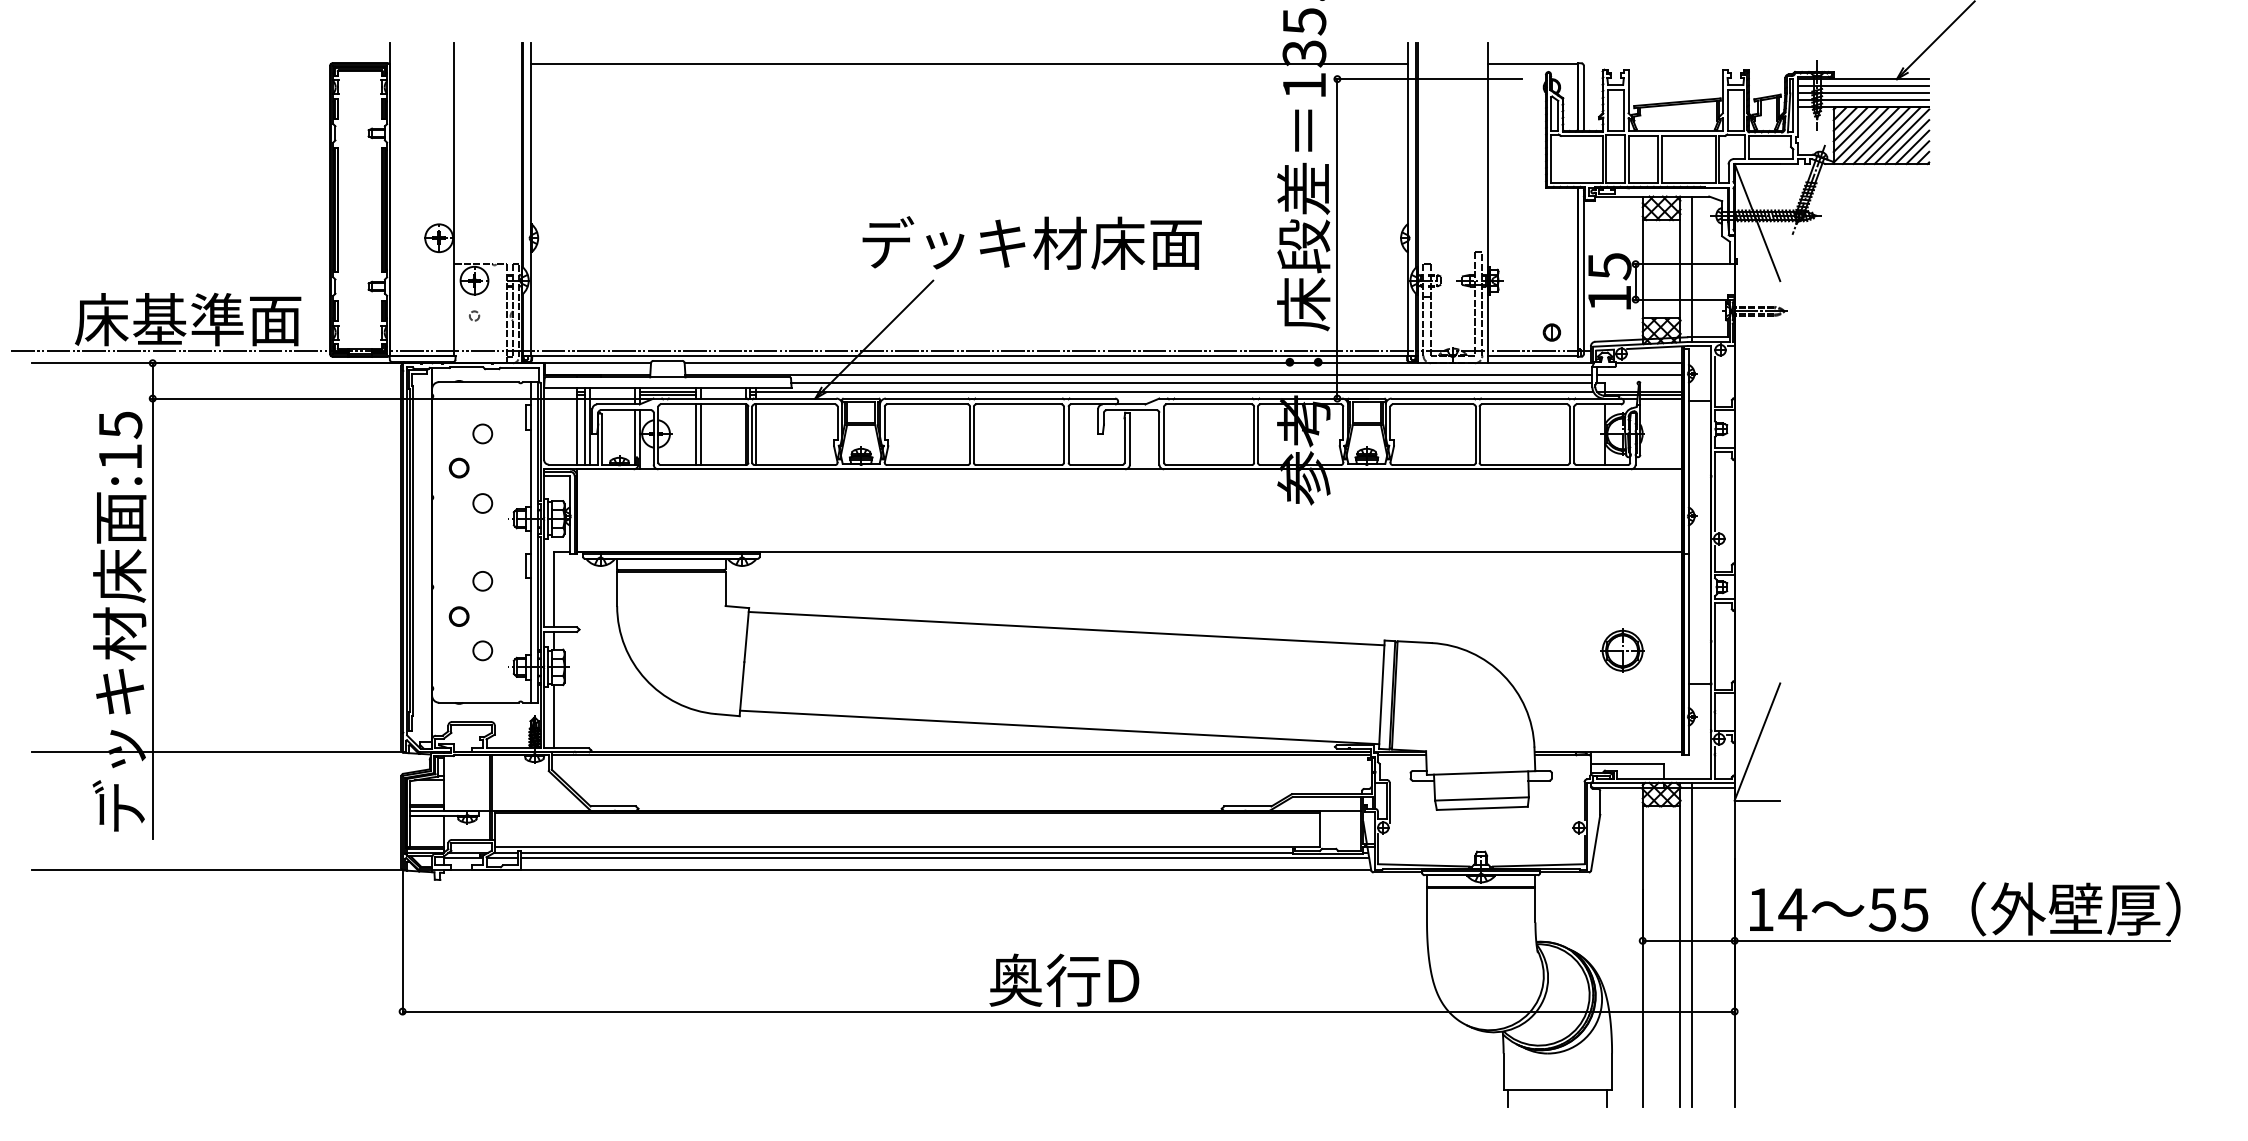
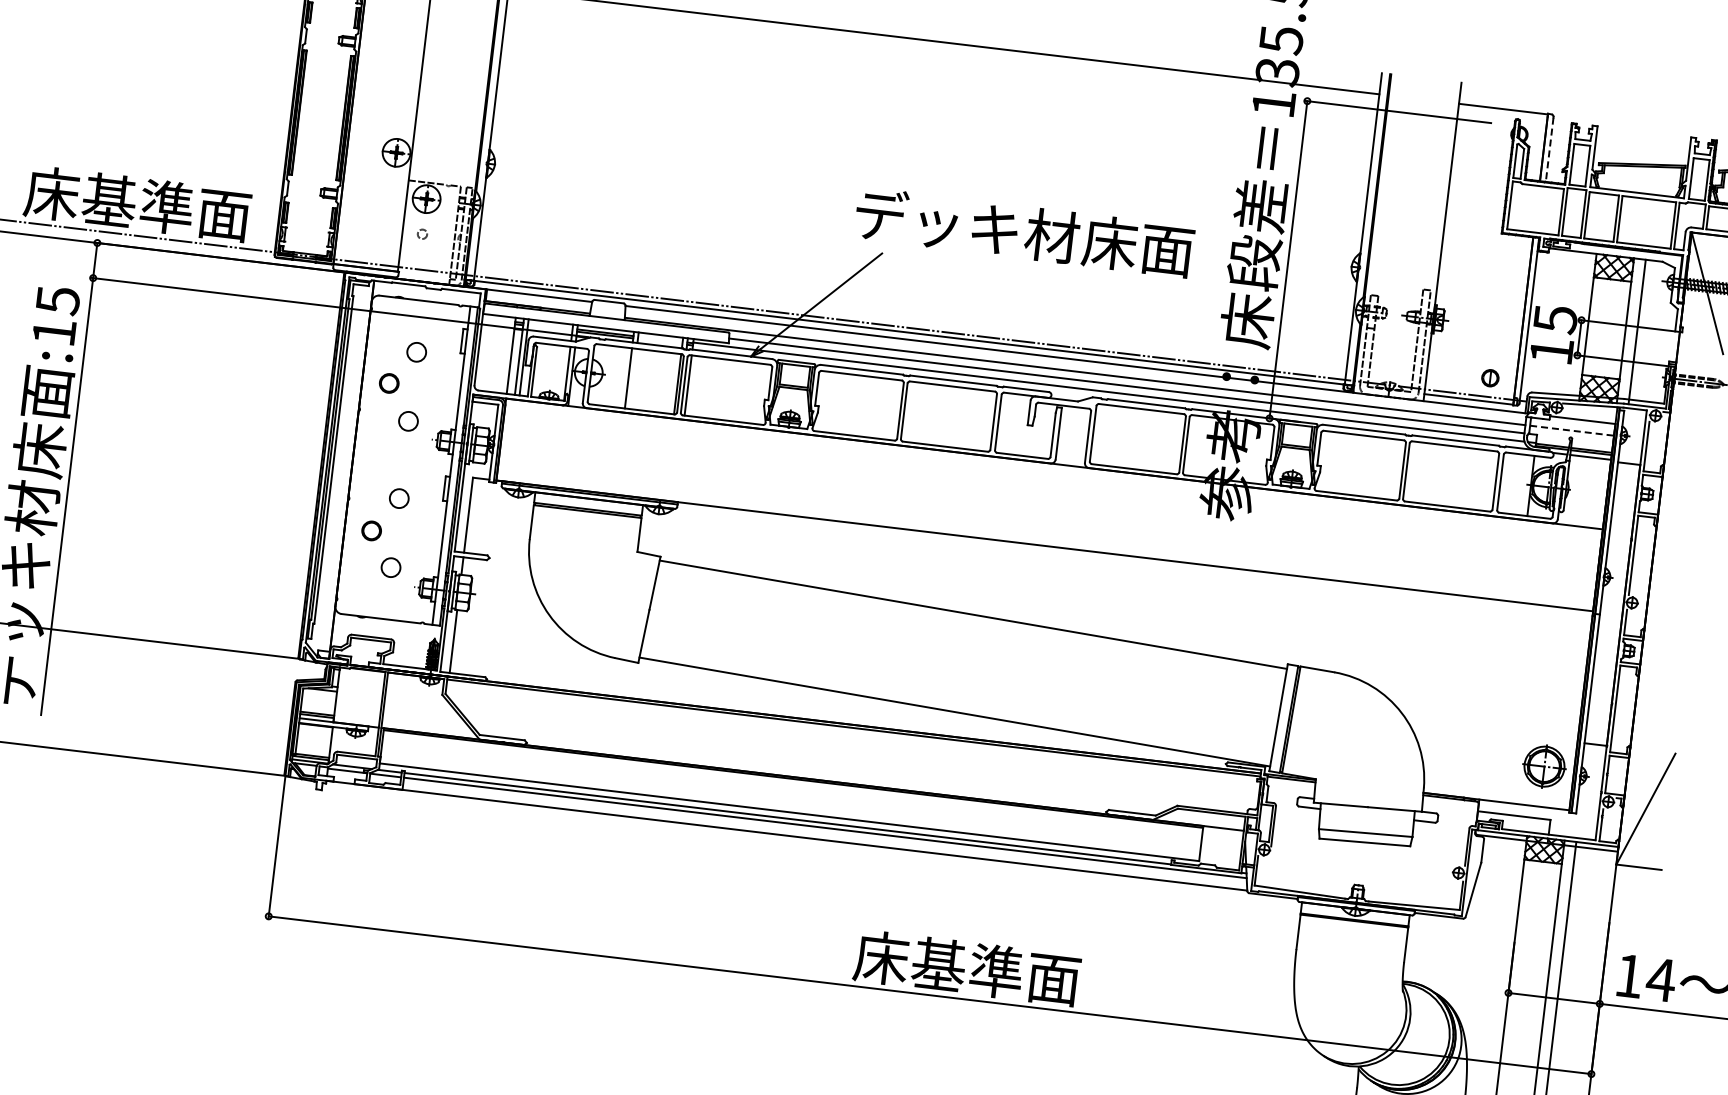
line: (1583, 99) -> (1549, 150), solid -> dashed
text: (1031, 242) -> (1023, 231), moved
line: (1639, 375) -> (1572, 431), solid -> dashed
line: (700, 434) -> (632, 378), removed
part: (1622, 650) -> (1544, 766), moved
text: (1102, 979) -> (967, 967), 奥行D -> 床基準面

